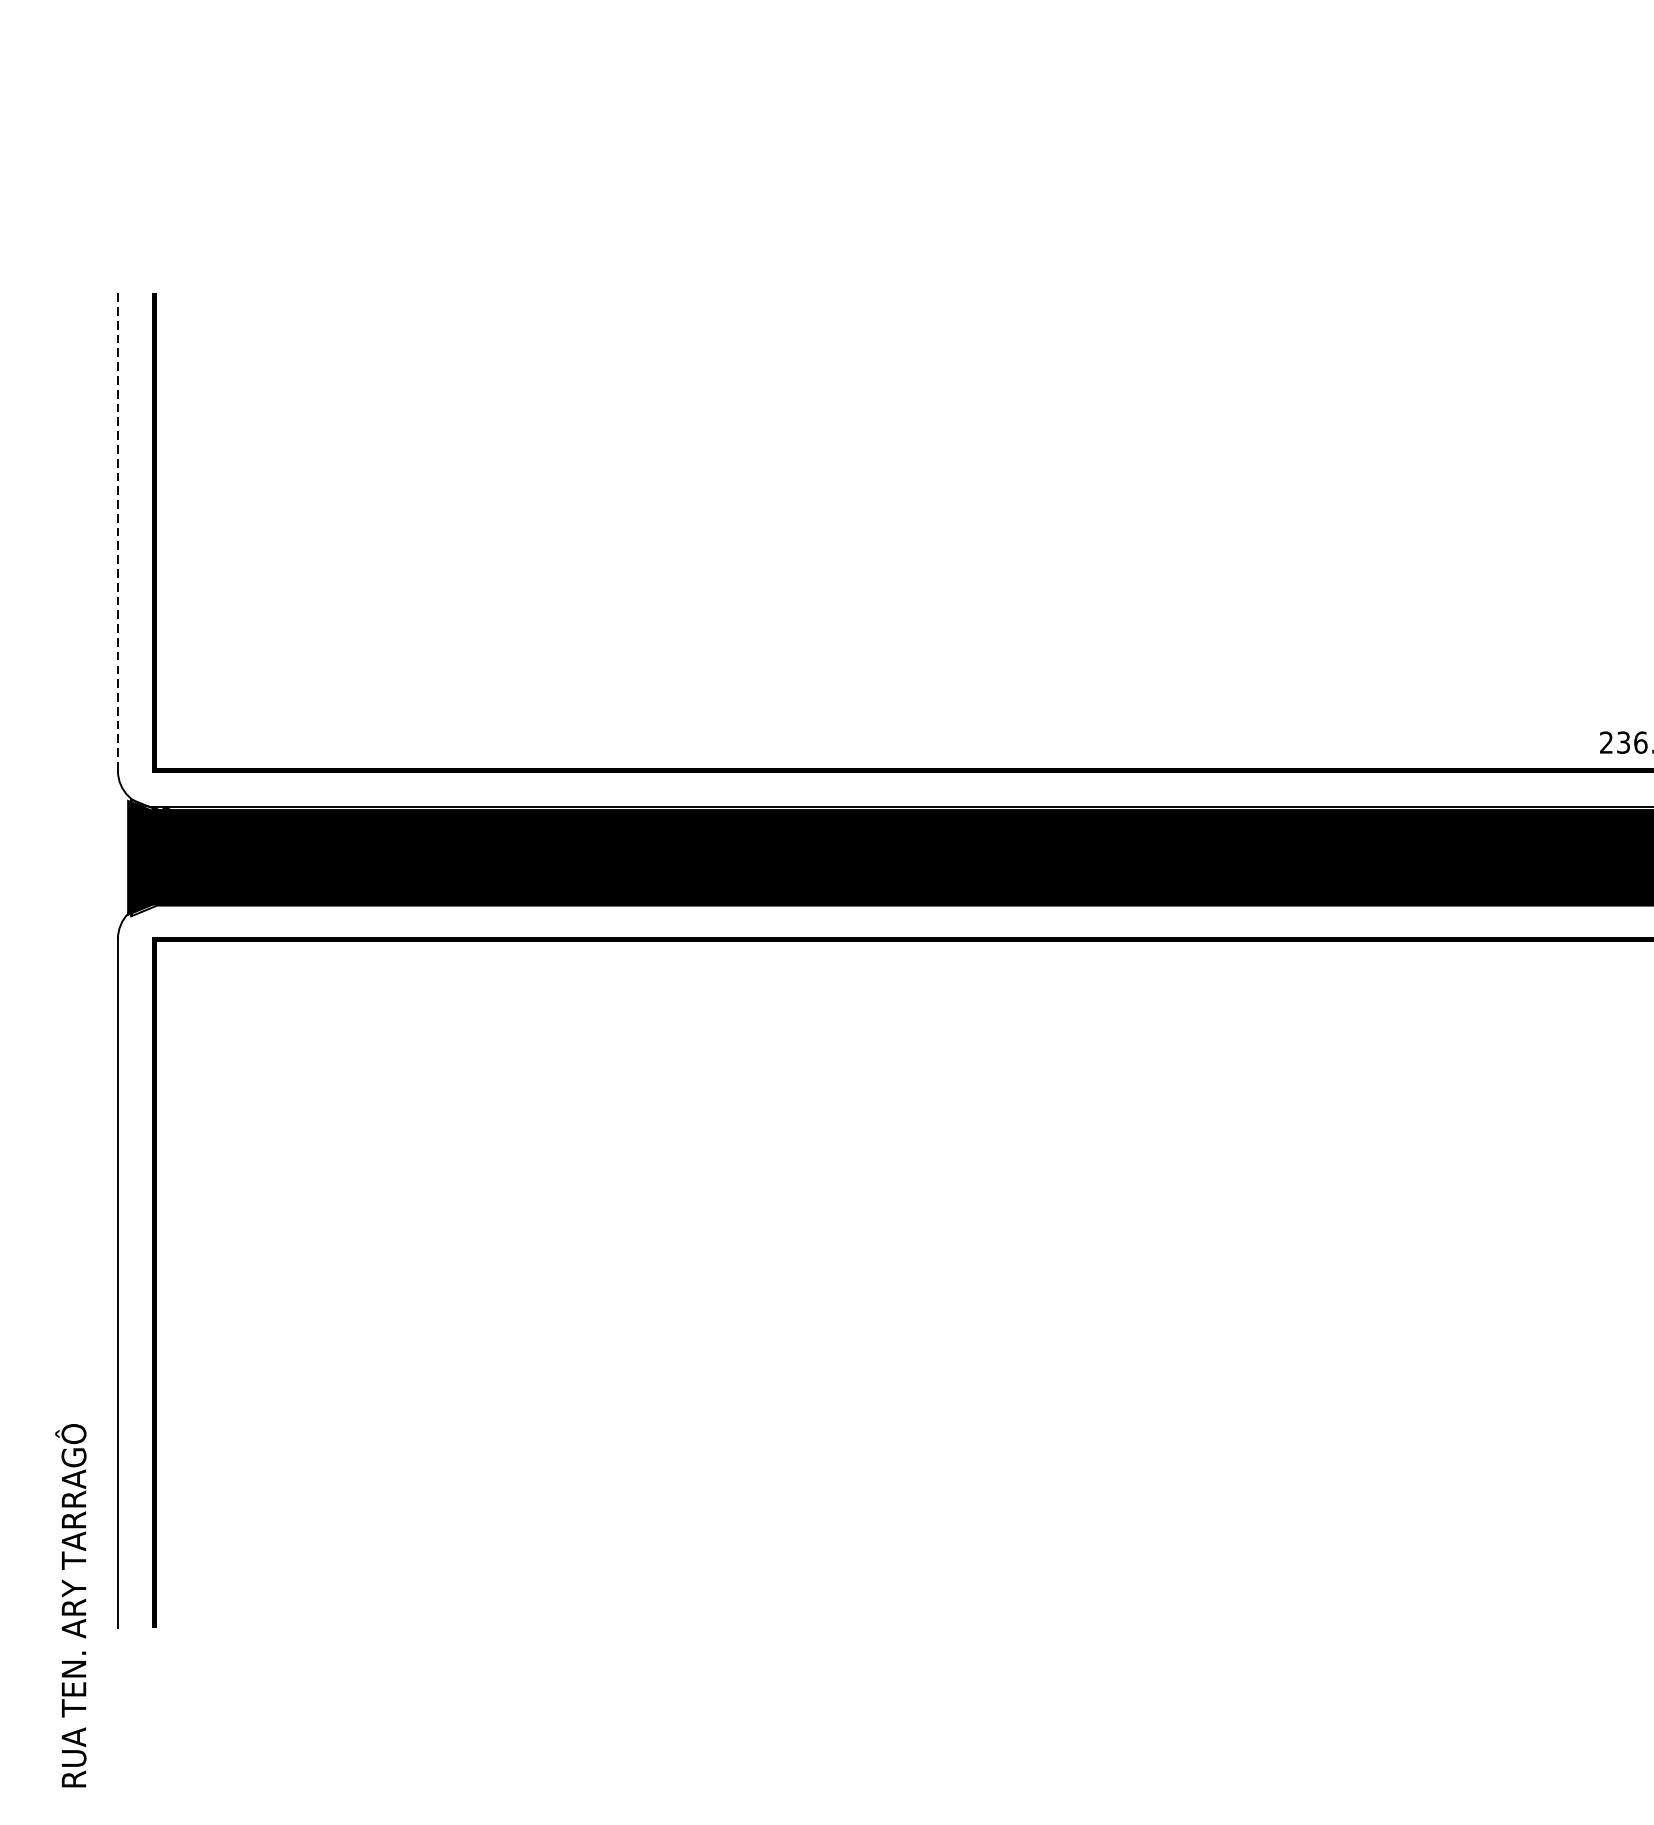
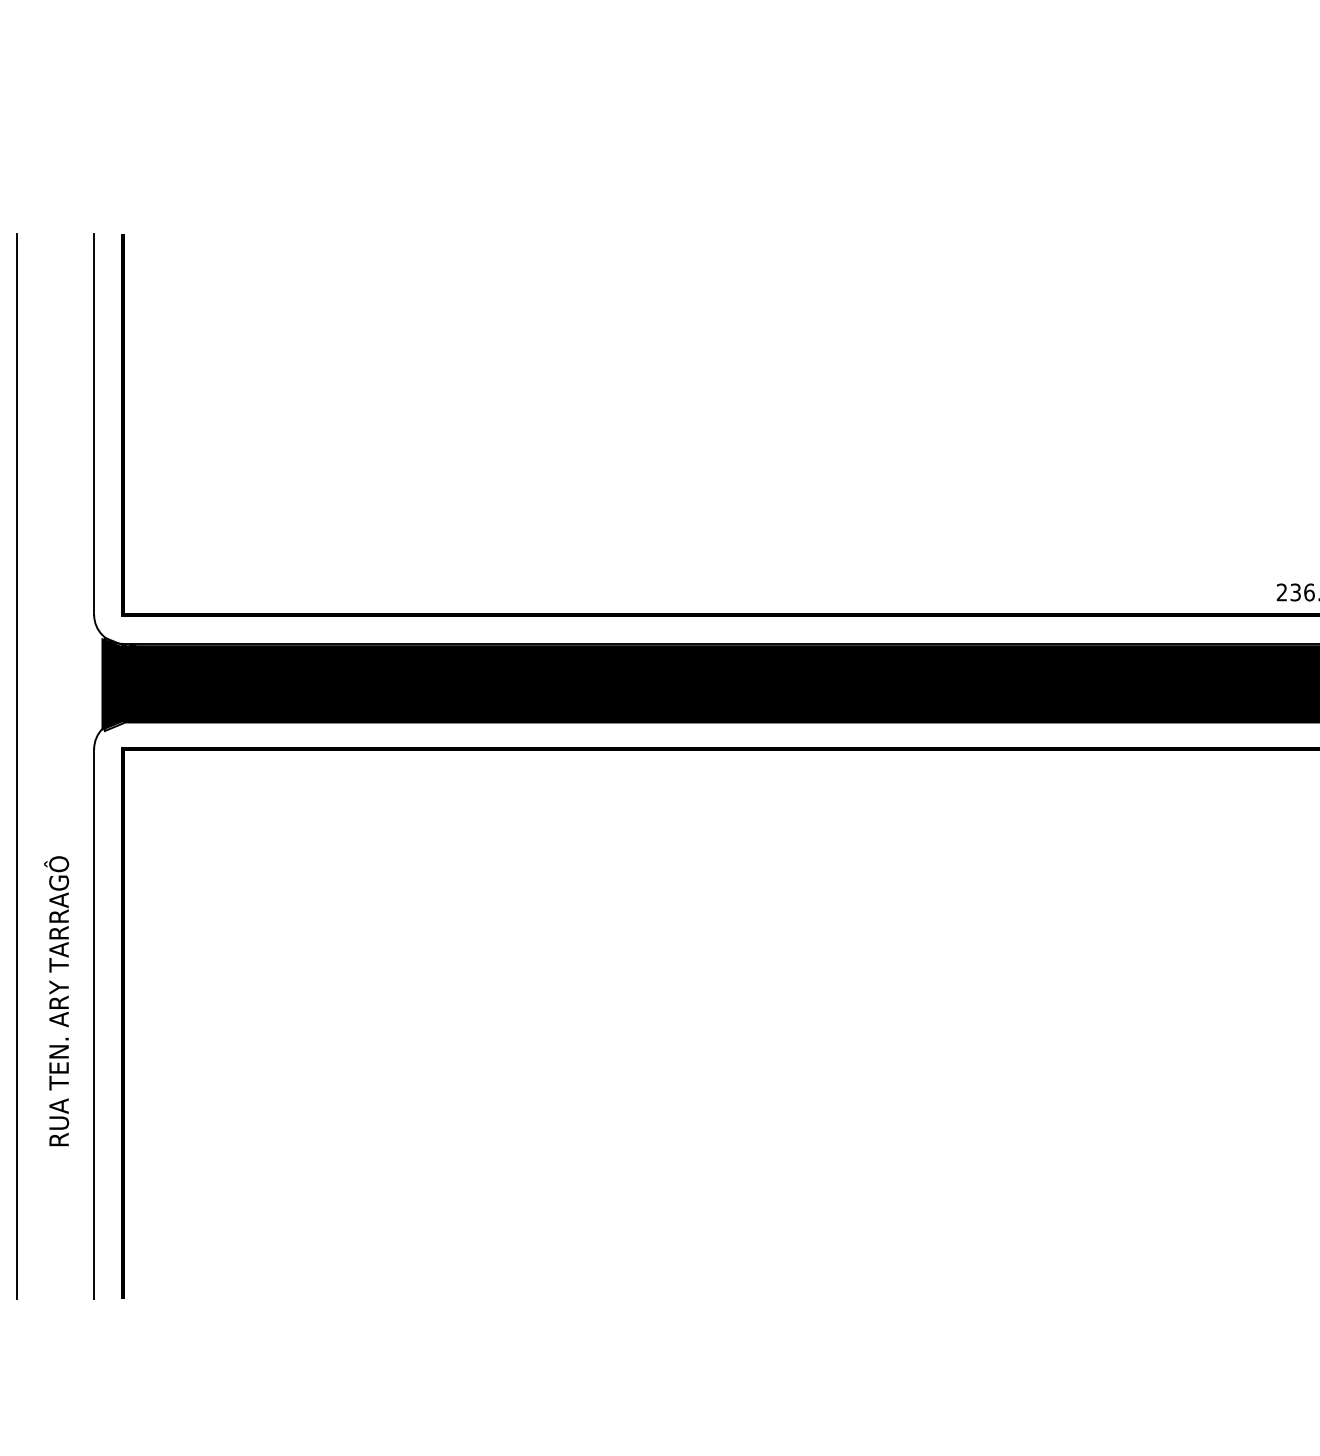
line: (118, 532) -> (94, 424), dashed -> solid
line: (20, 959) -> (16, 765), added
text: (70, 1606) -> (56, 1001), moved

